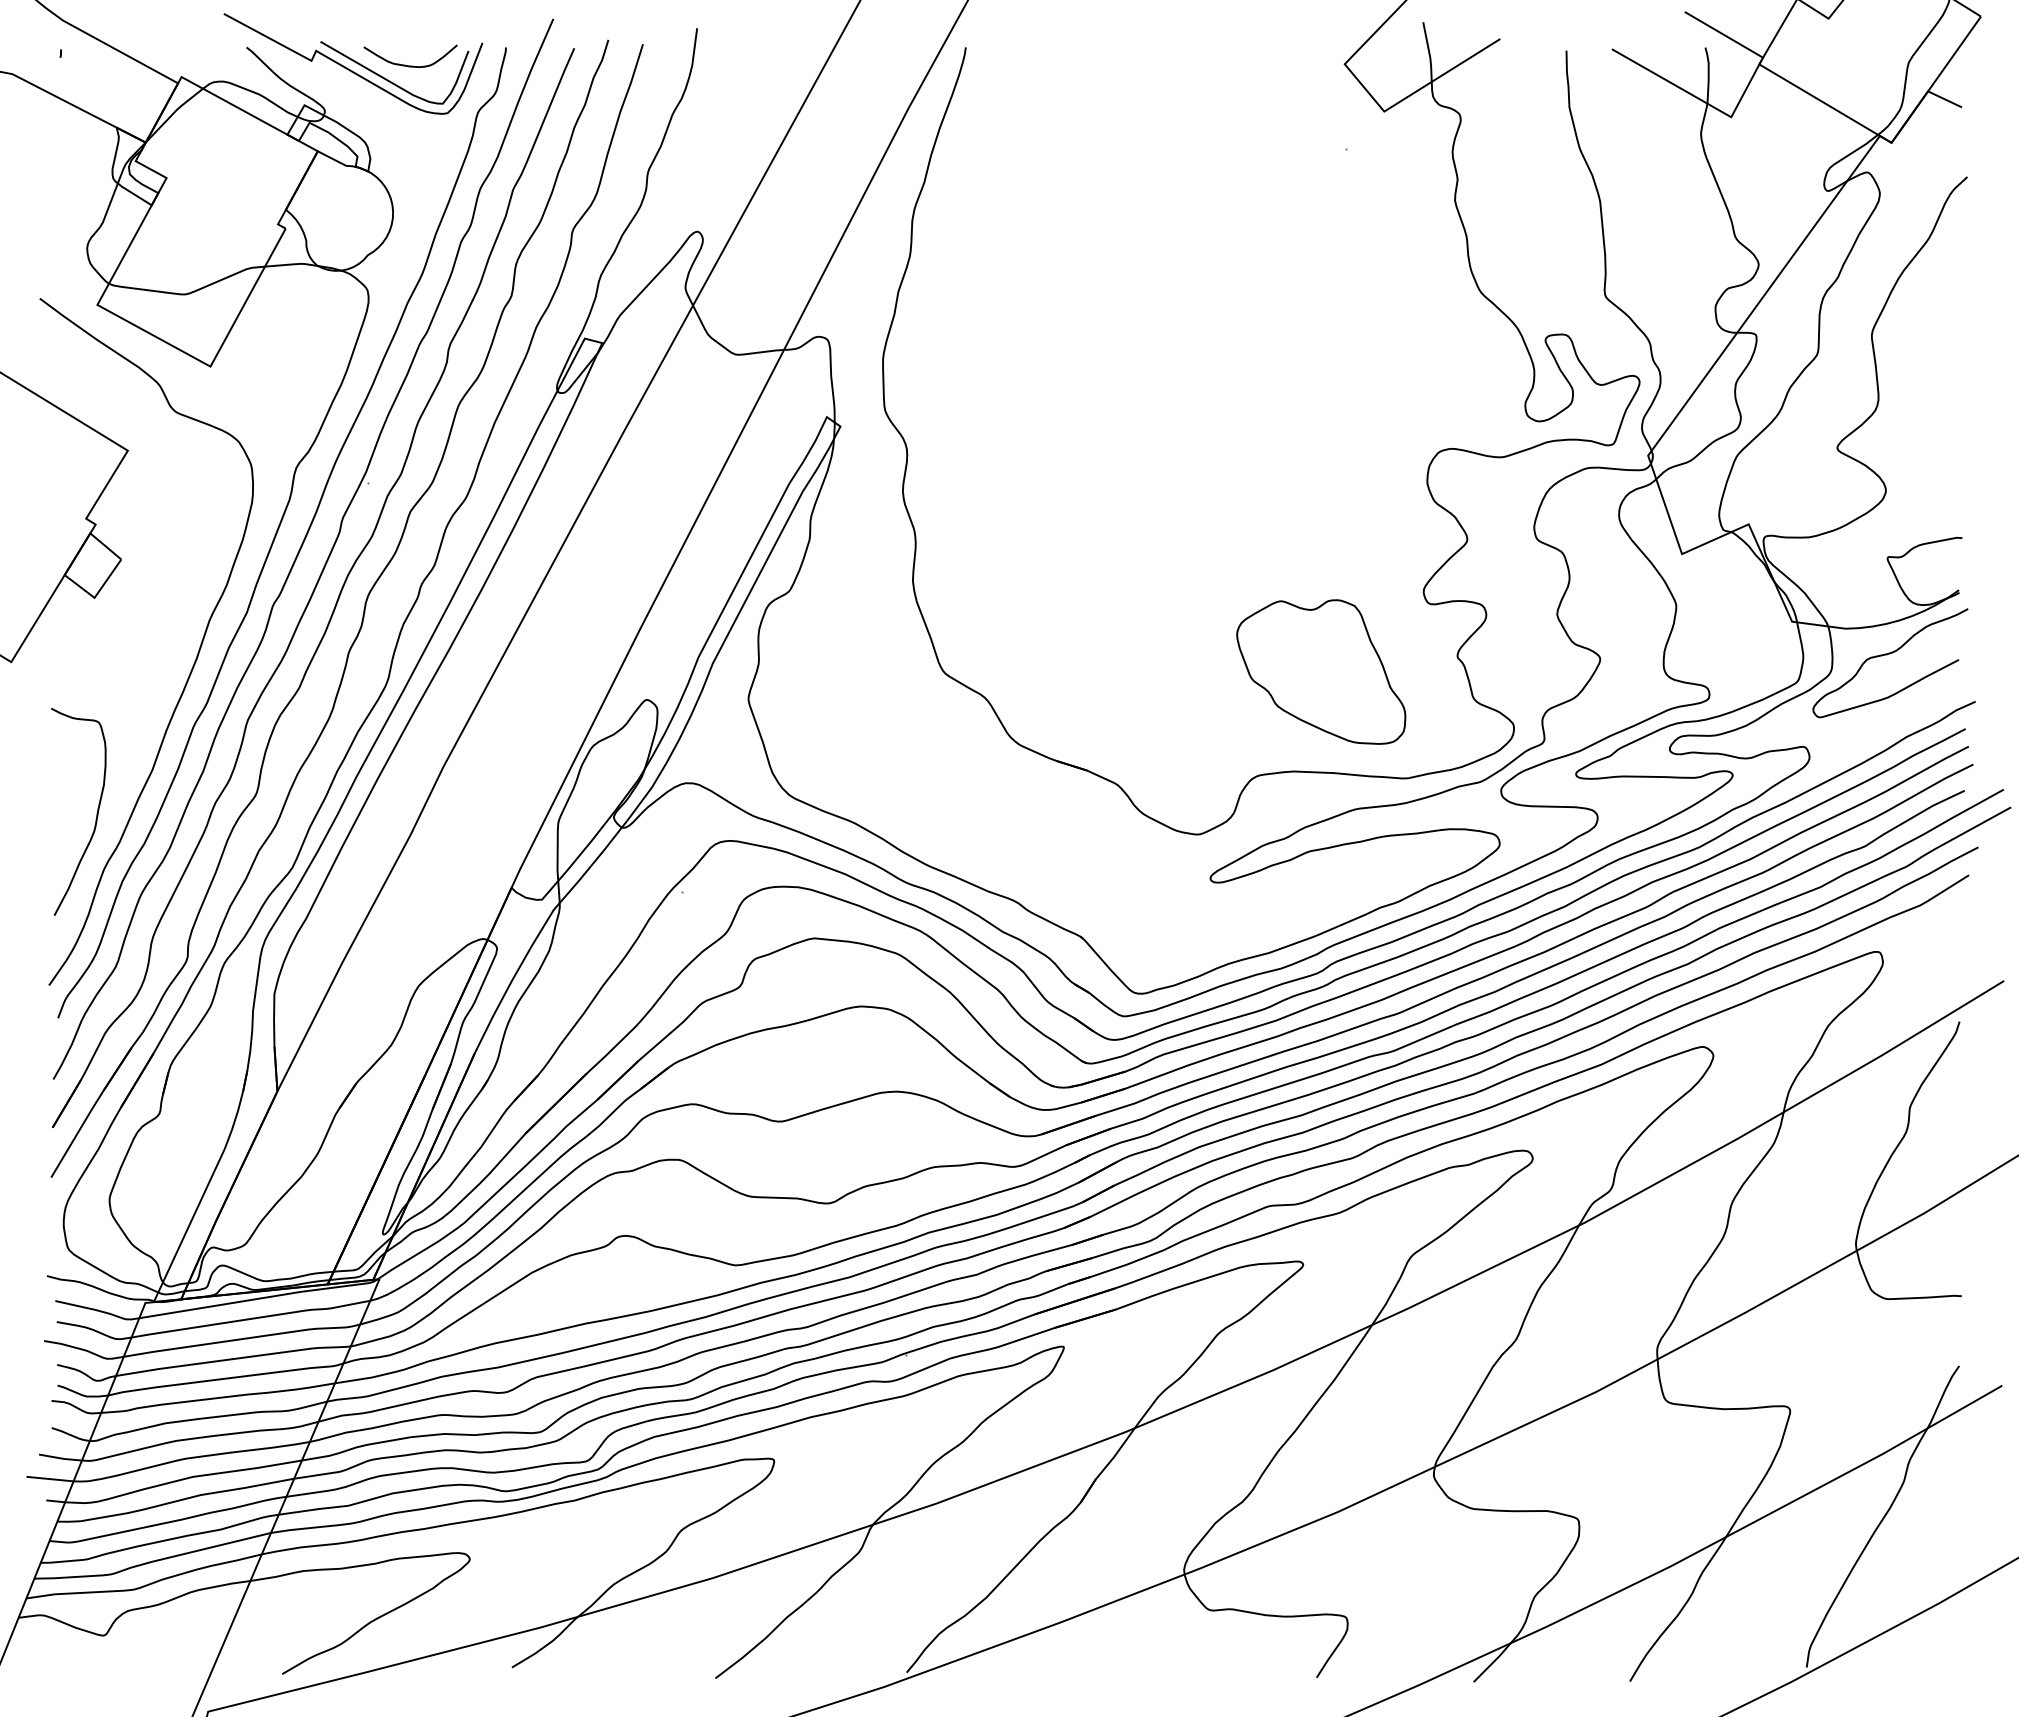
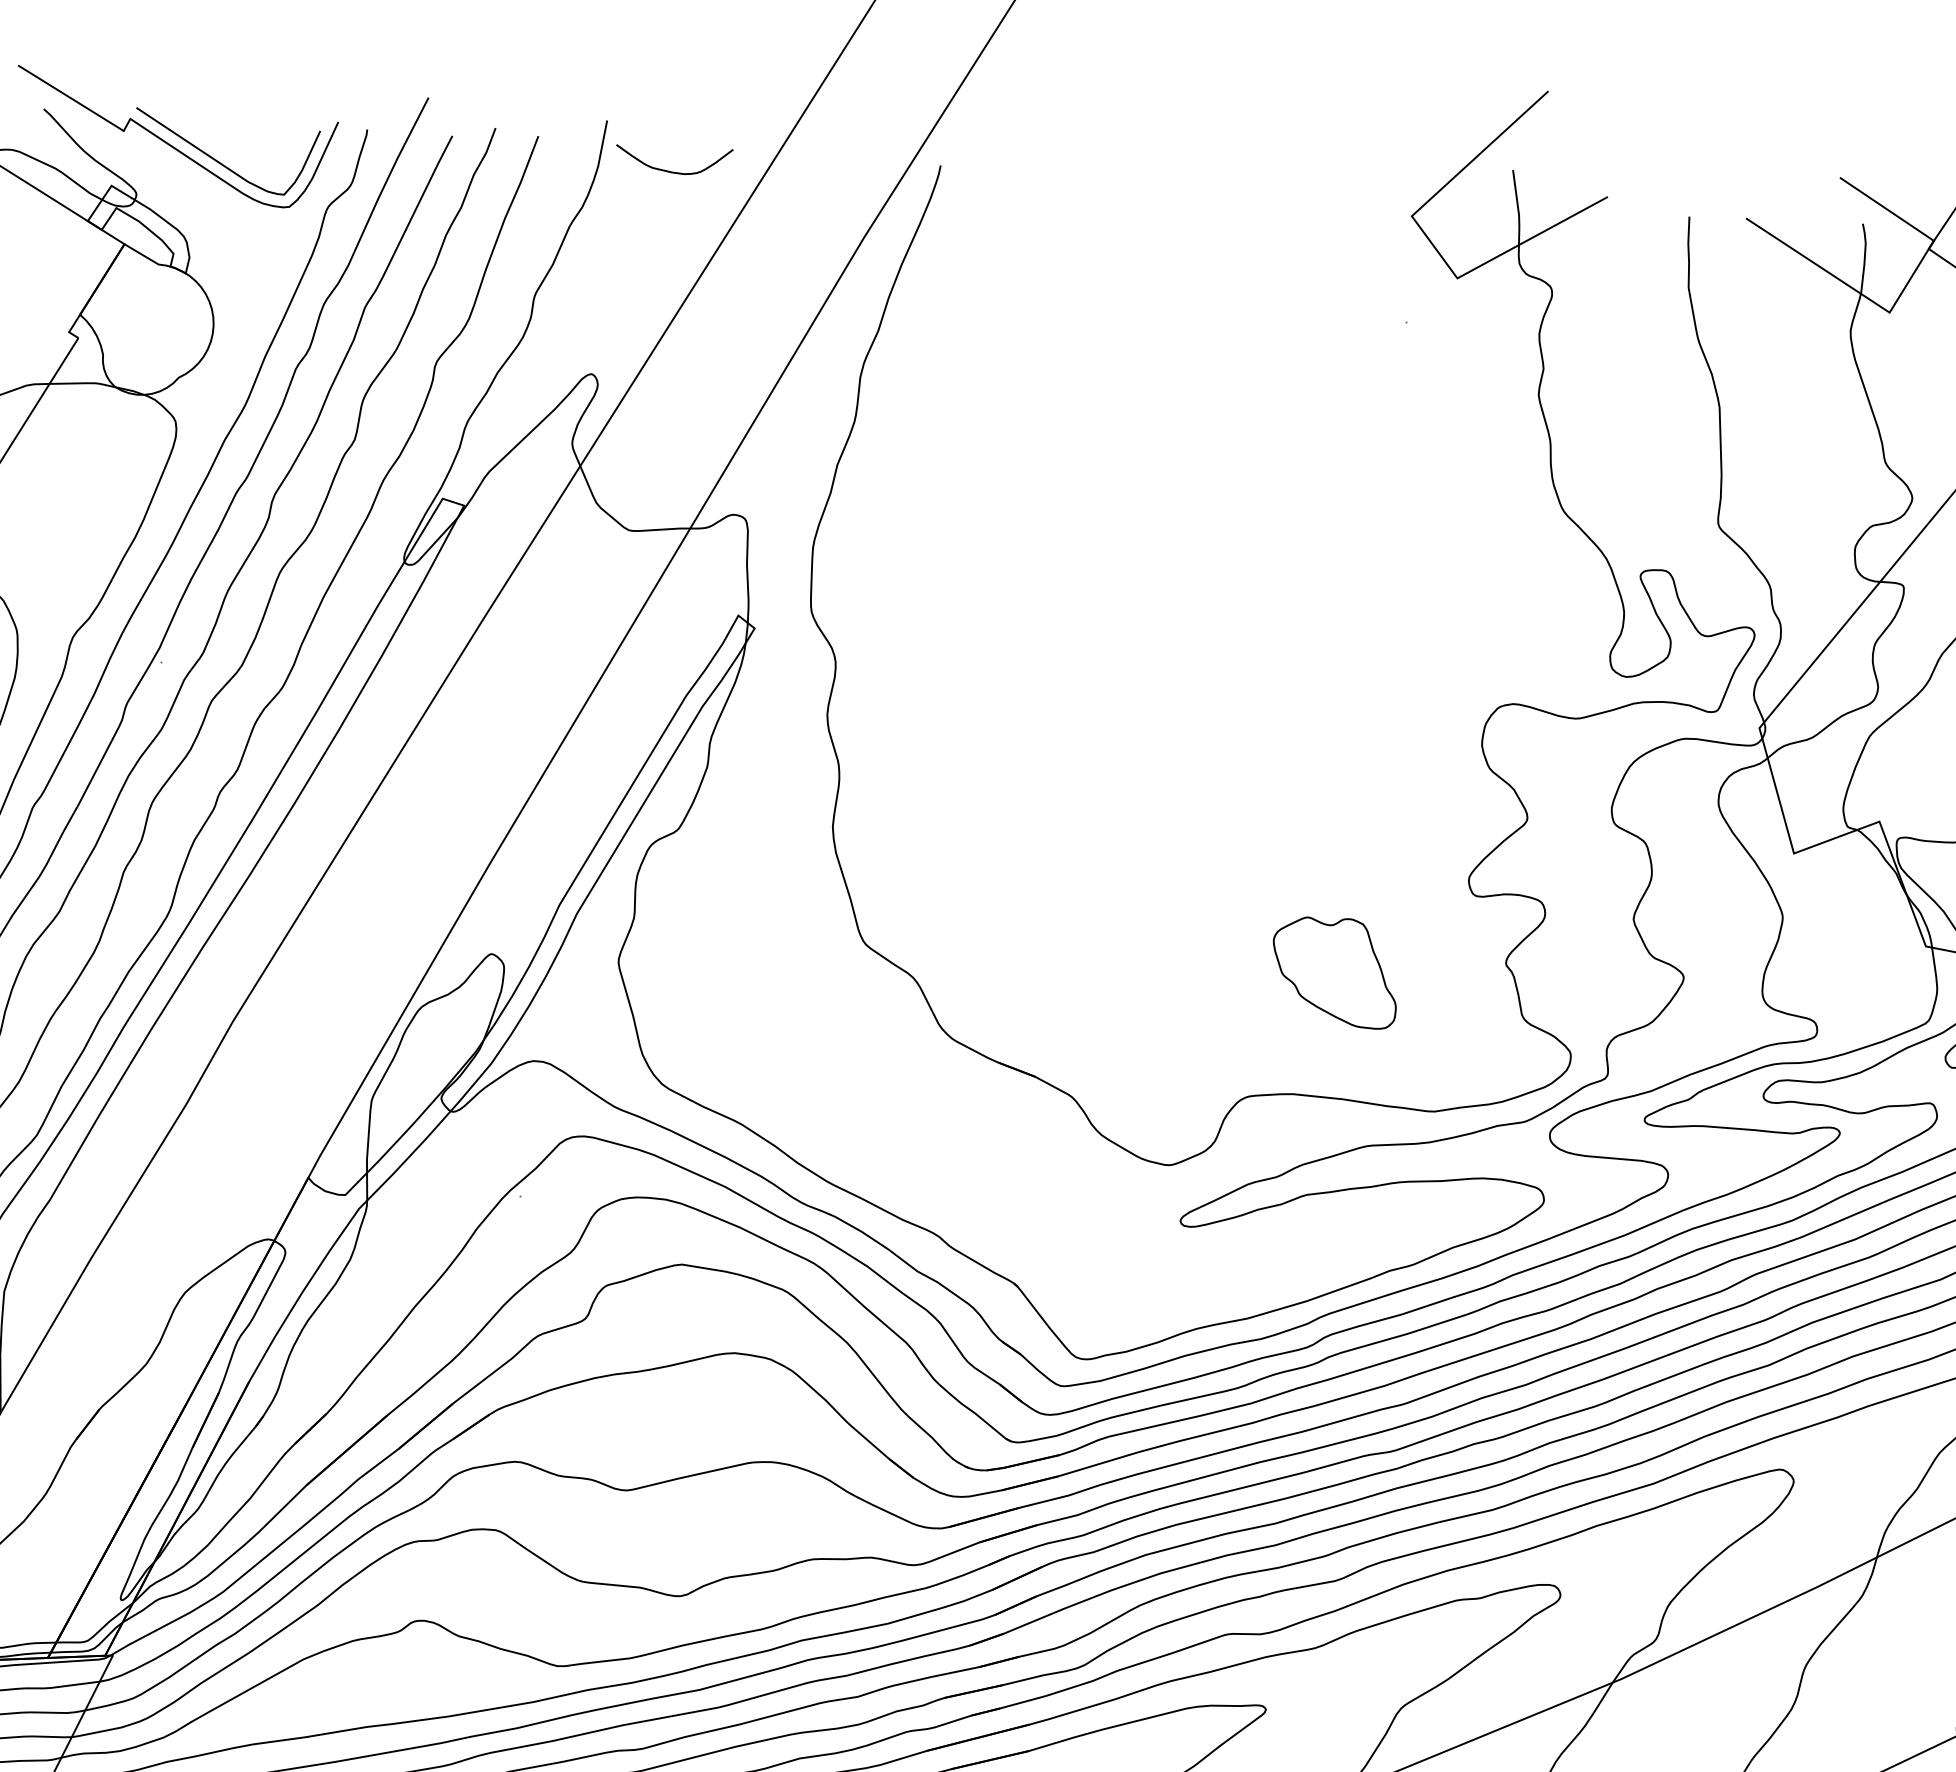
curve: (410, 65) -> (673, 171), moved
part: (1321, 671) -> (1335, 971), size x0.6

